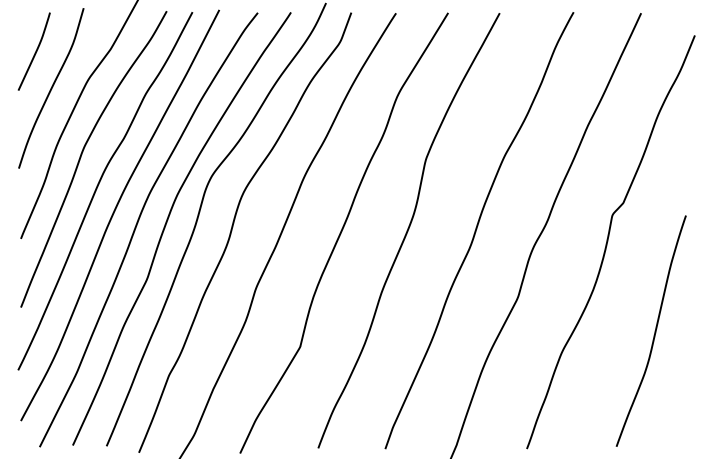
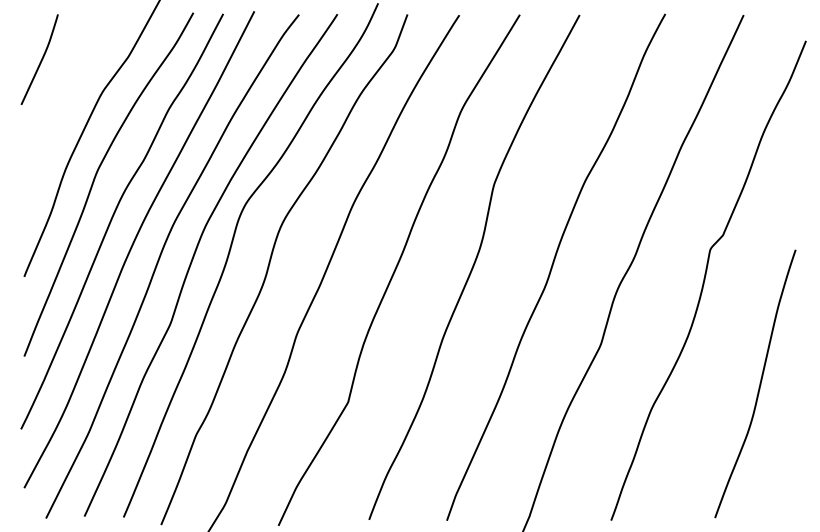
curve: (51, 88) -> (59, 102), removed

